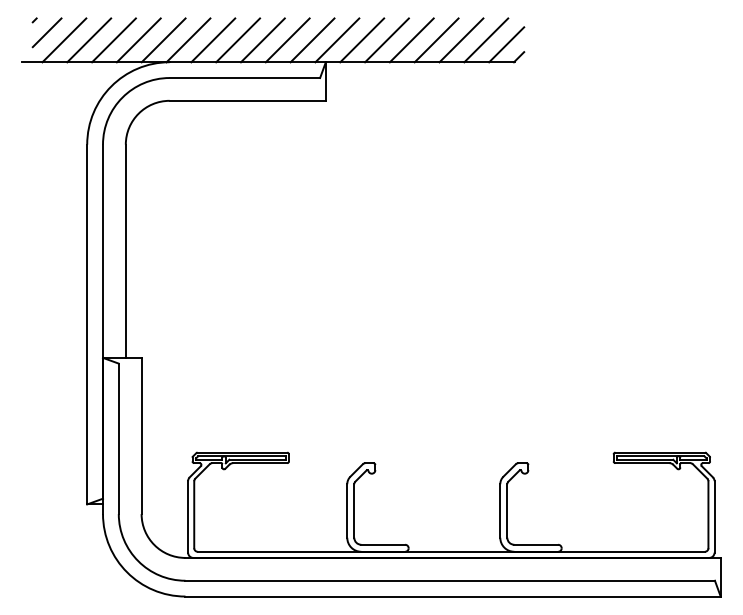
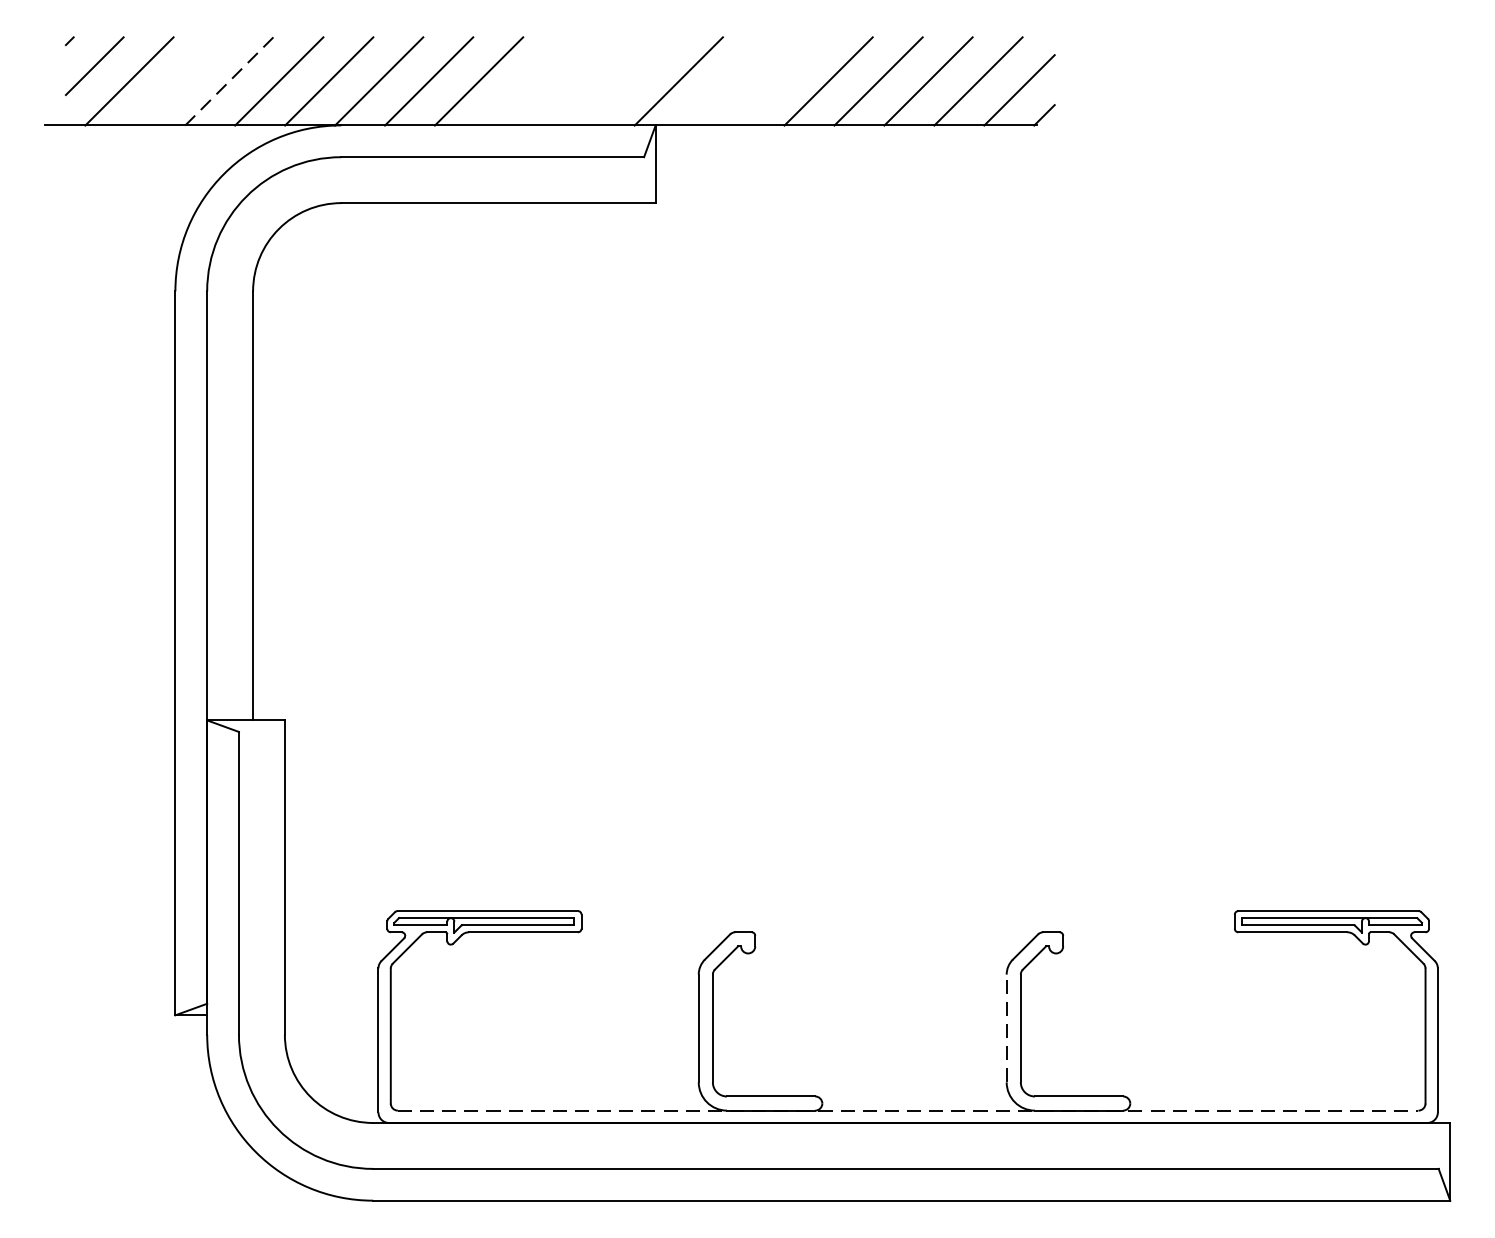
line: (89, 40) -> (180, 81), removed
line: (114, 40) -> (230, 81), solid -> dashed
line: (262, 40) -> (528, 81), removed
line: (287, 40) -> (578, 81), removed
line: (312, 40) -> (628, 81), removed
line: (362, 40) -> (729, 81), removed
line: (386, 40) -> (777, 81), removed
line: (500, 510) -> (1007, 1027), solid -> dashed
line: (451, 551) -> (908, 1110), solid -> dashed

